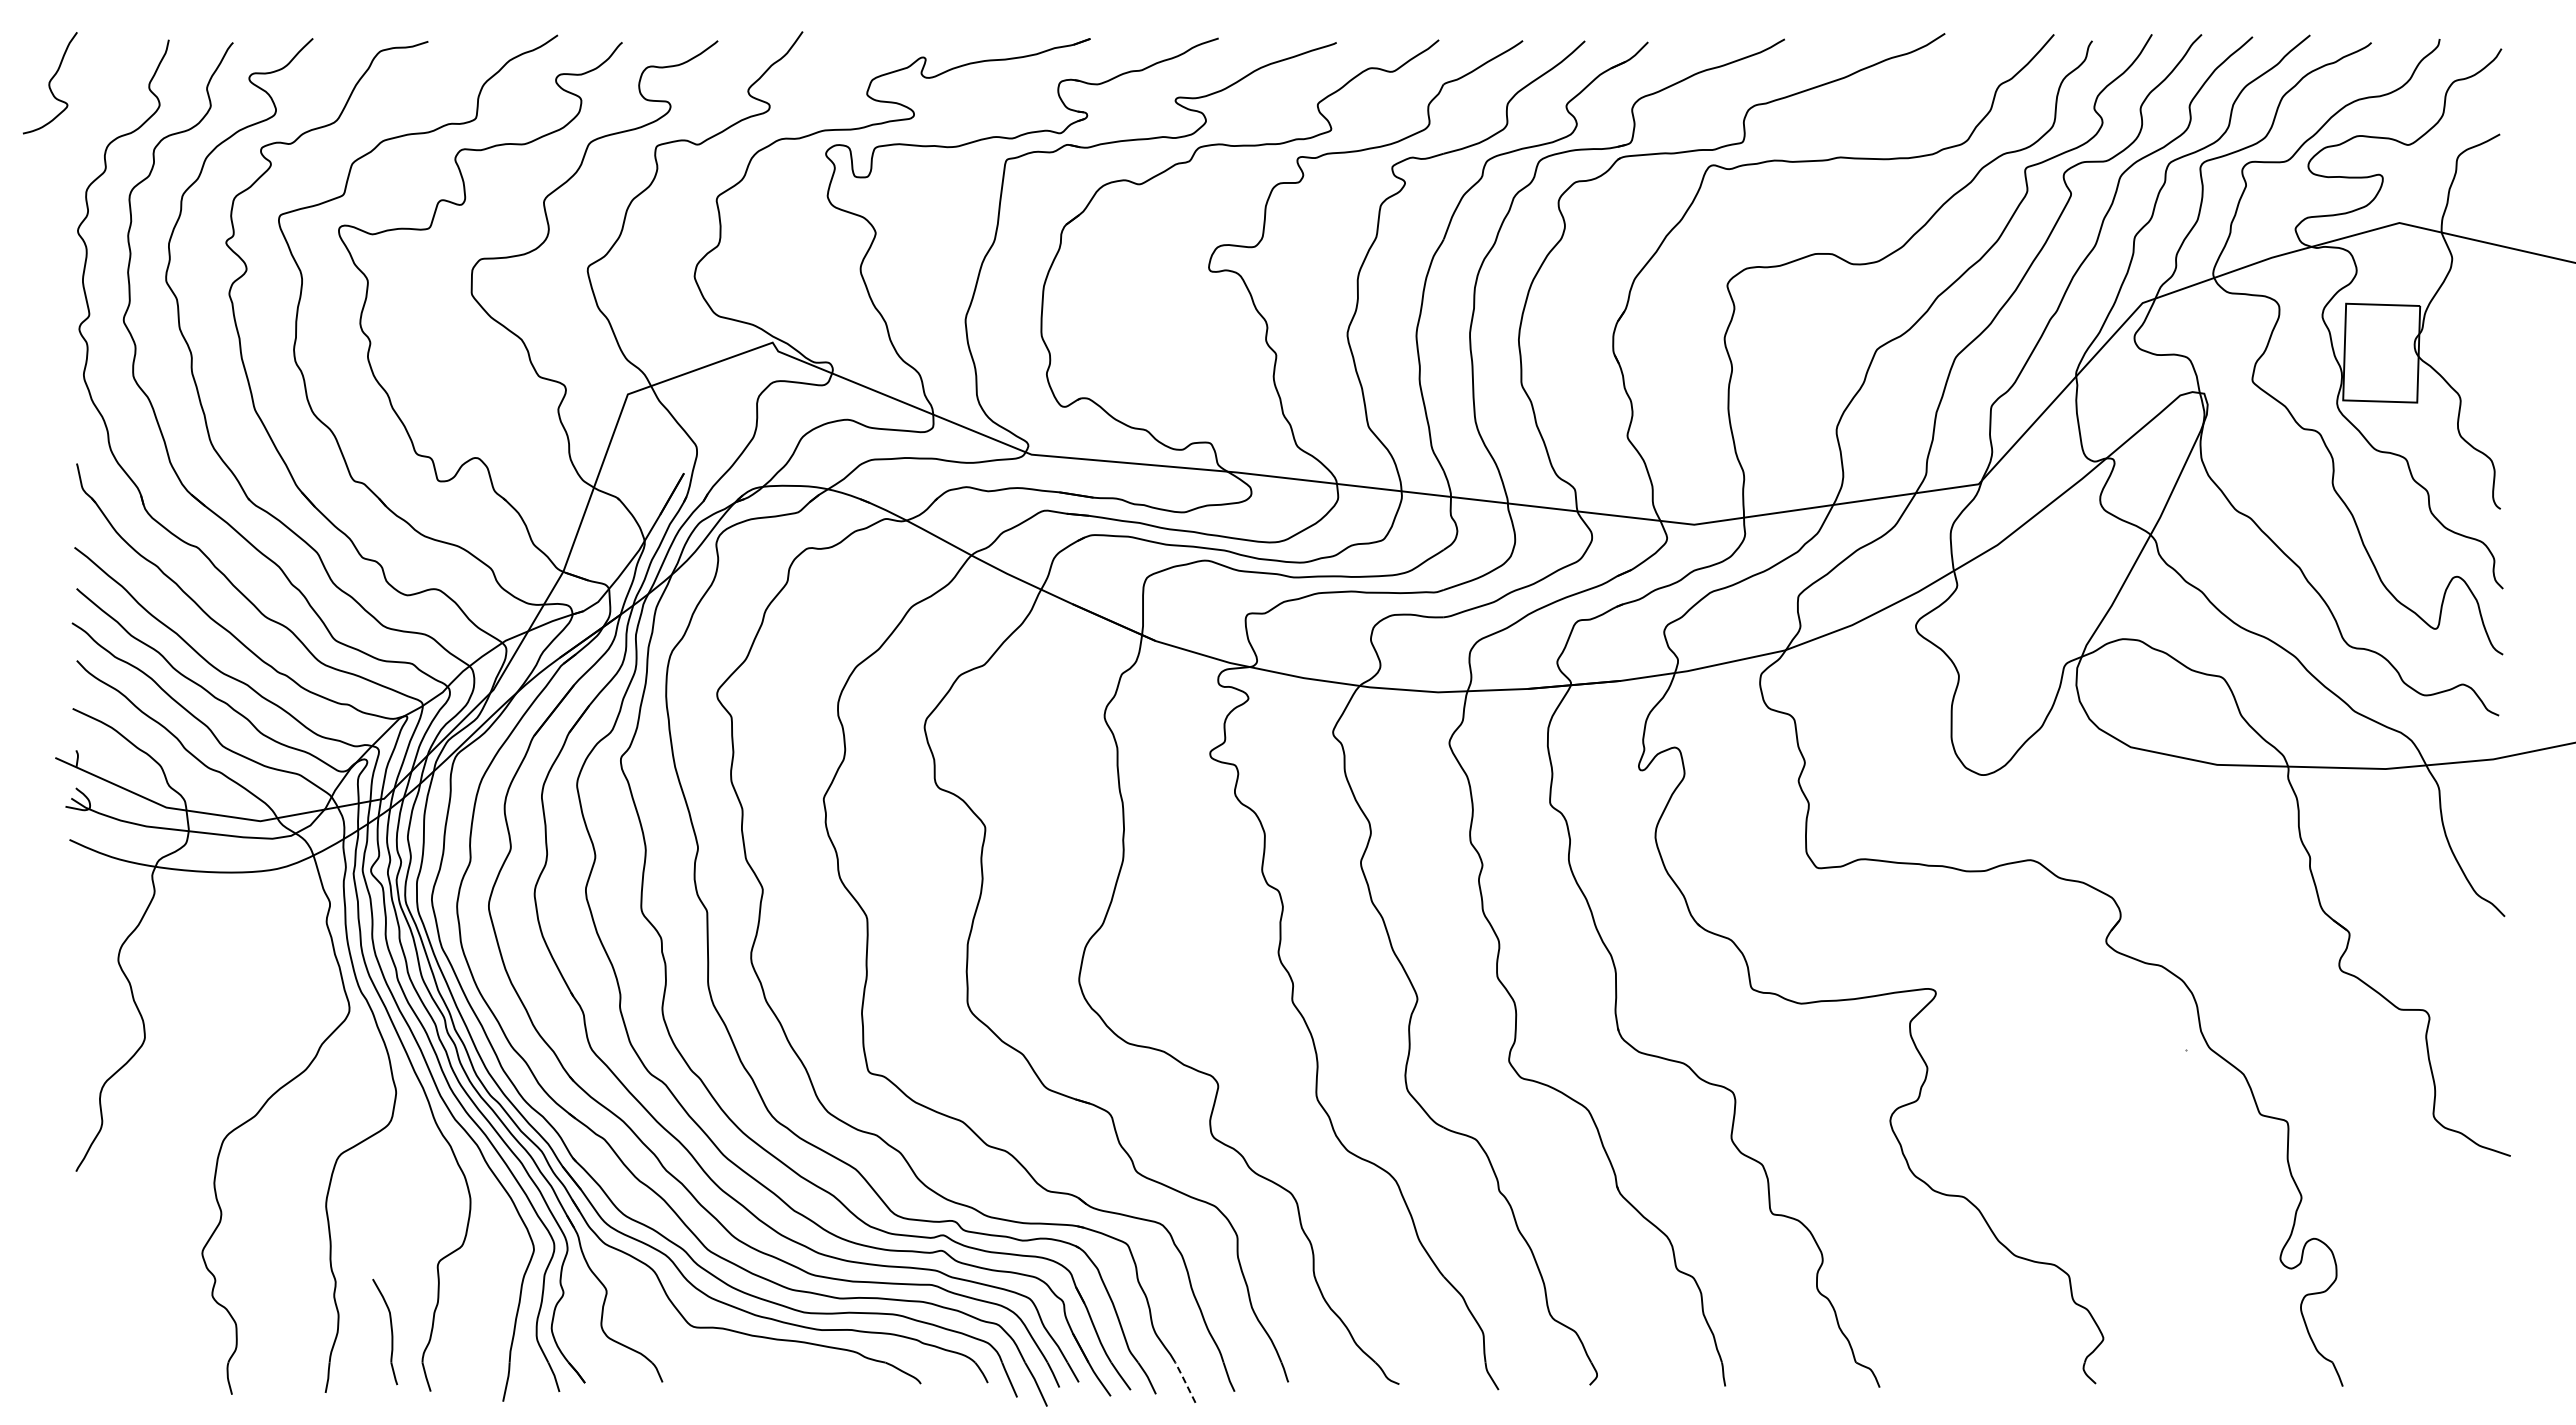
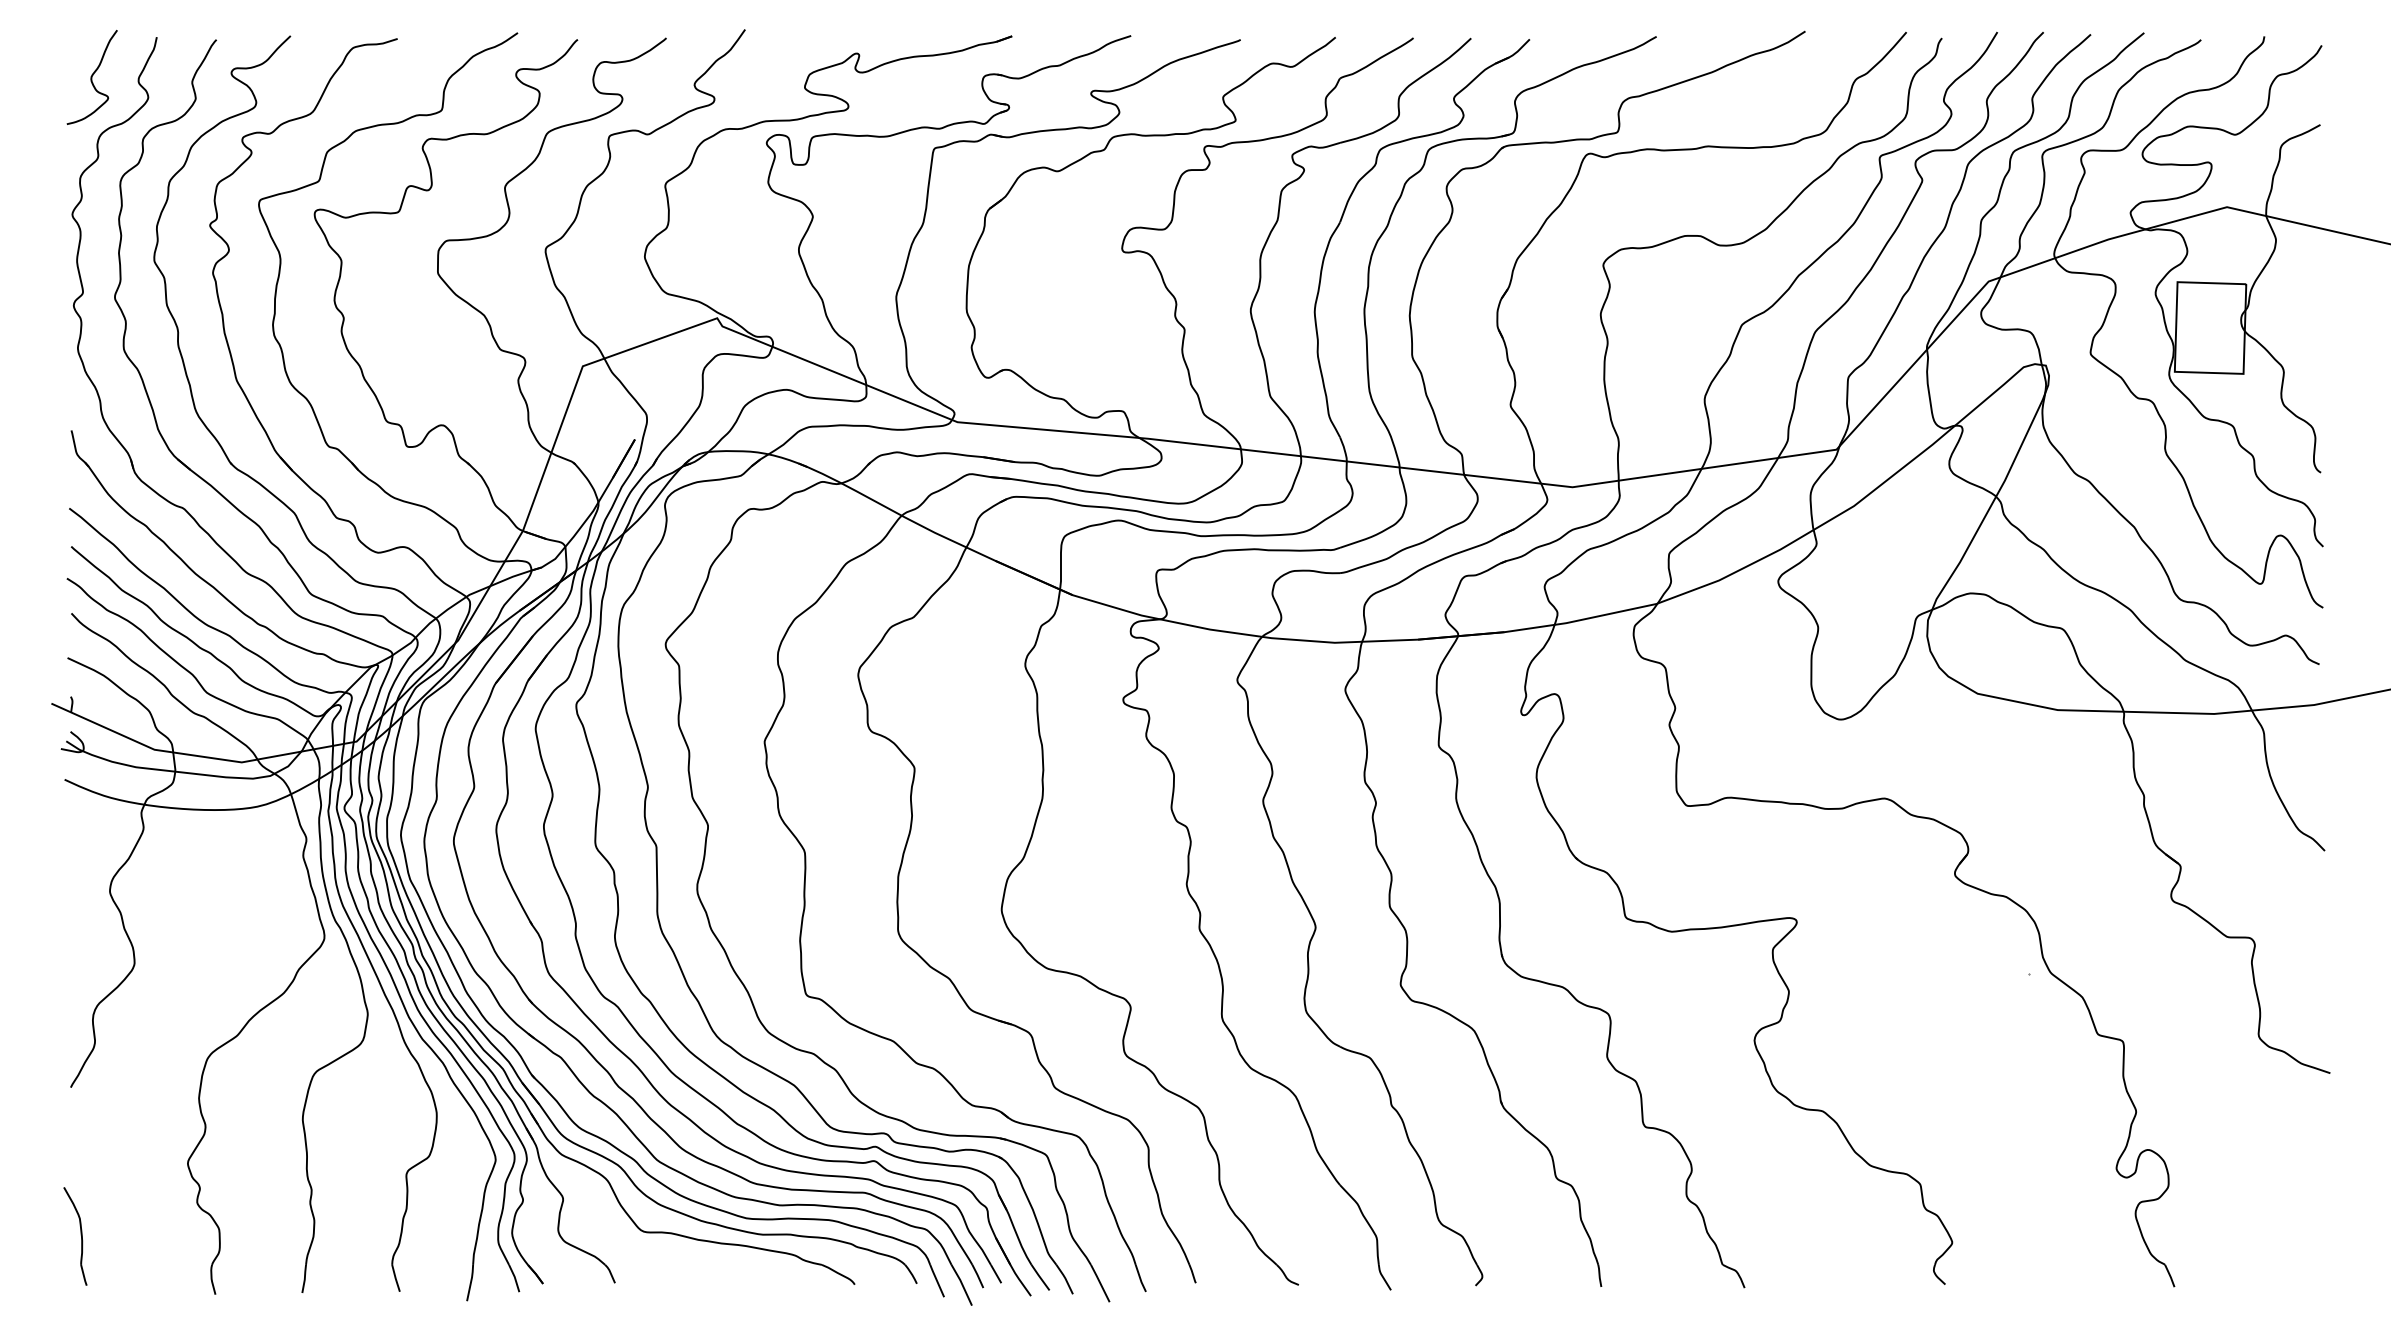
curve: (50, 83) -> (92, 77), moved
part: (385, 1331) -> (75, 1235), moved
line: (1185, 1381) -> (1100, 1282), dashed -> solid

